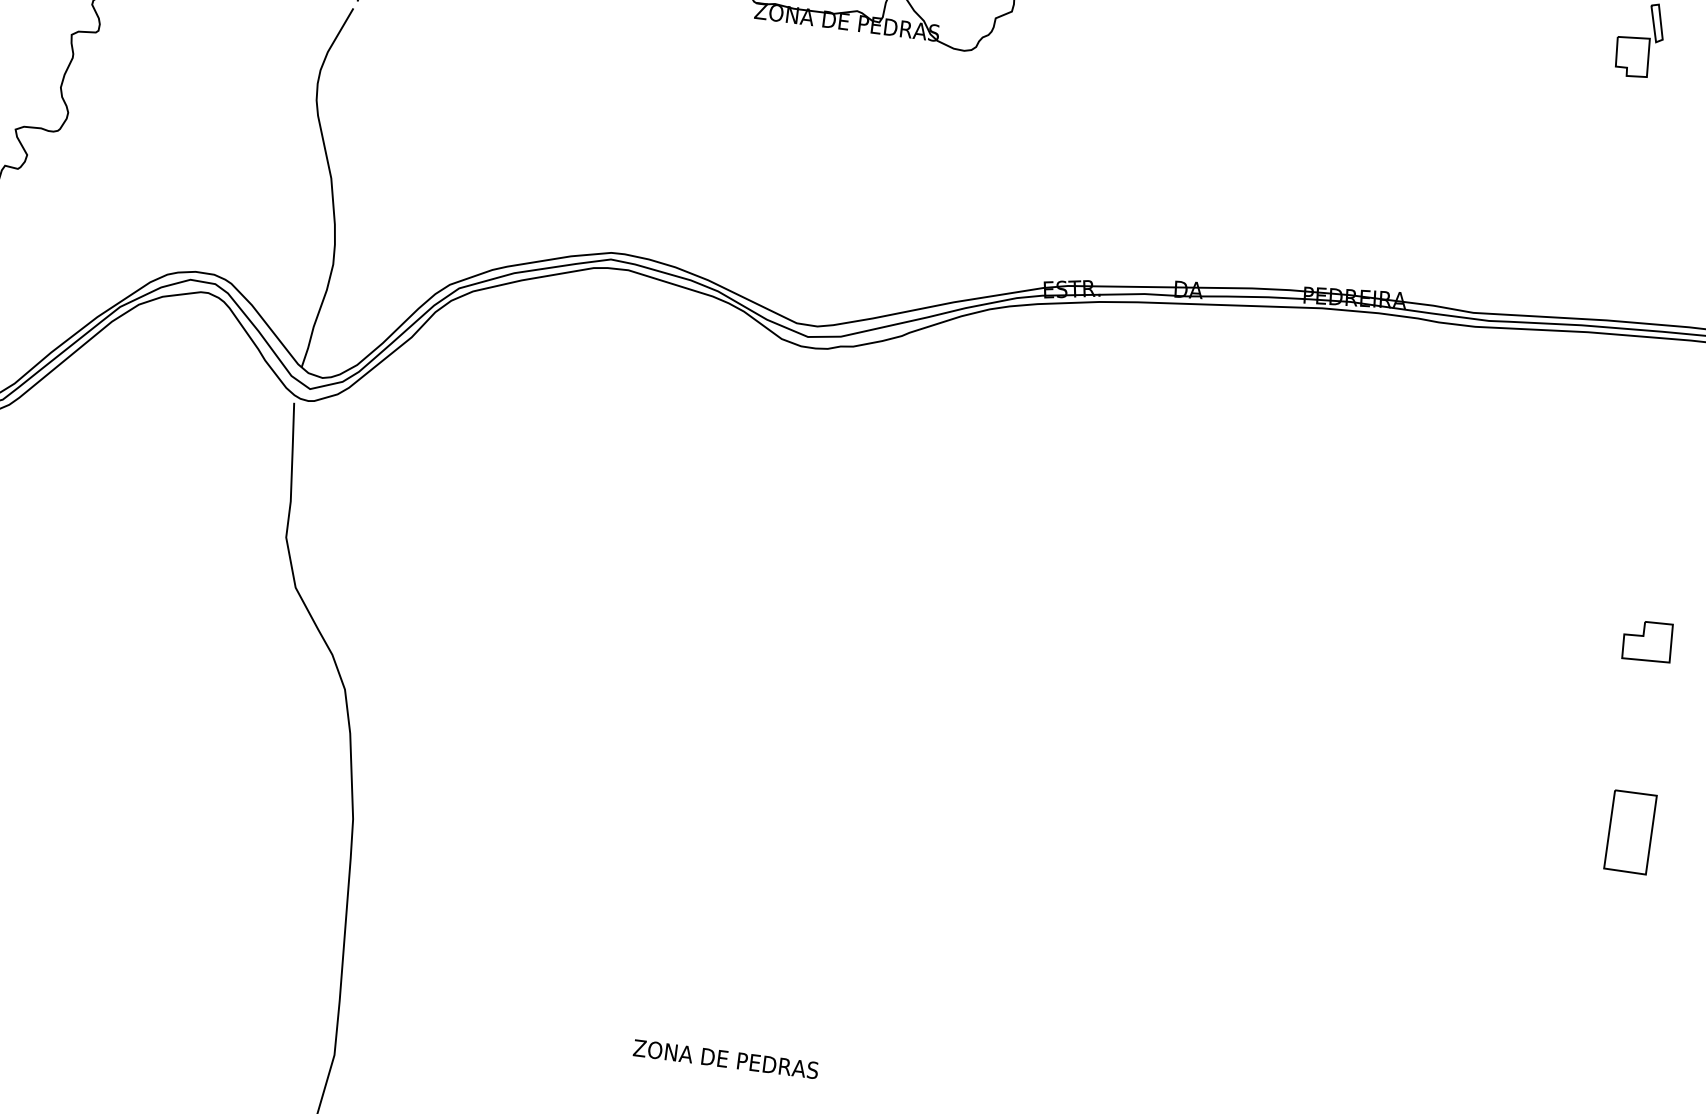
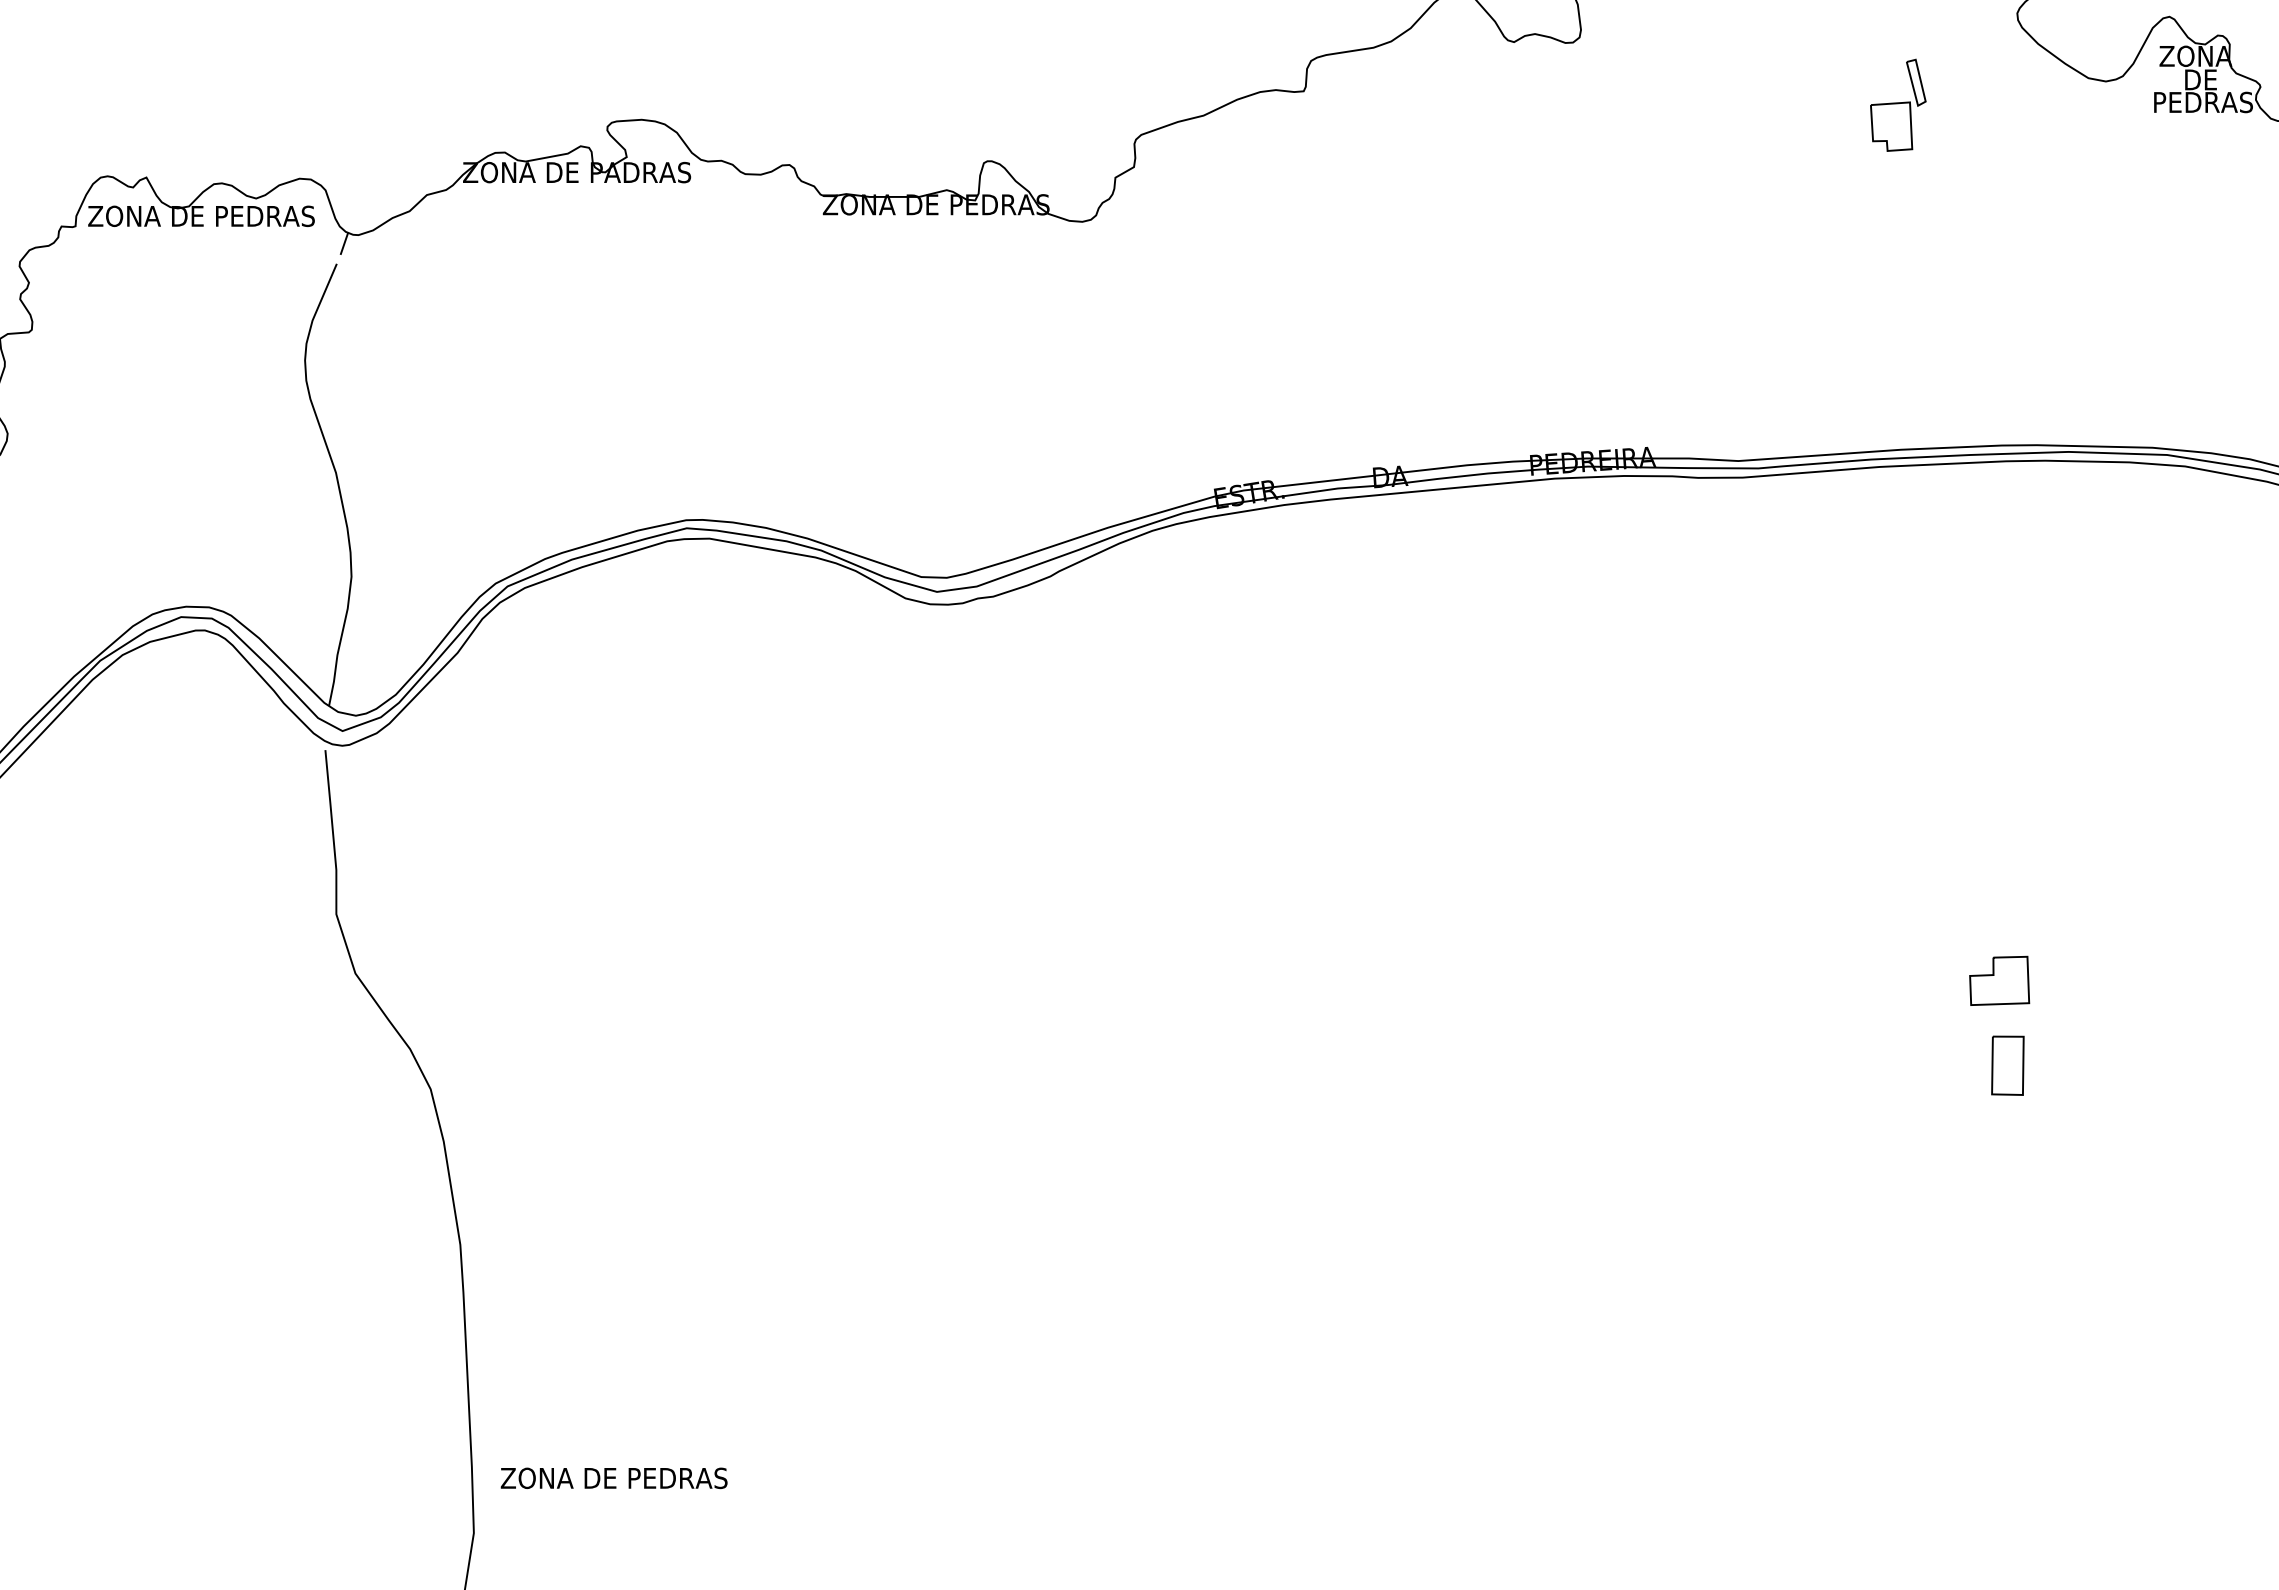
part: (1647, 641) -> (1999, 980), moved
part: (1630, 832) -> (2007, 1065), size x0.6
text: (725, 1059) -> (613, 1478), moved

